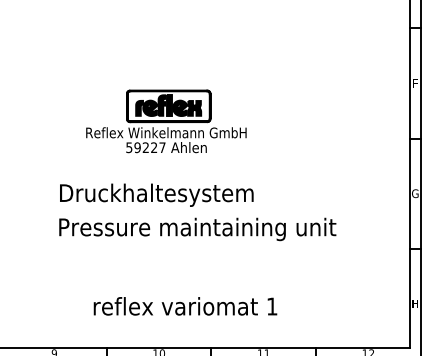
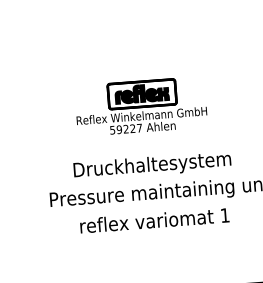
part: (166, 121) -> (141, 106), moved
text: (156, 194) -> (152, 165), moved
text: (185, 306) -> (154, 220), moved

